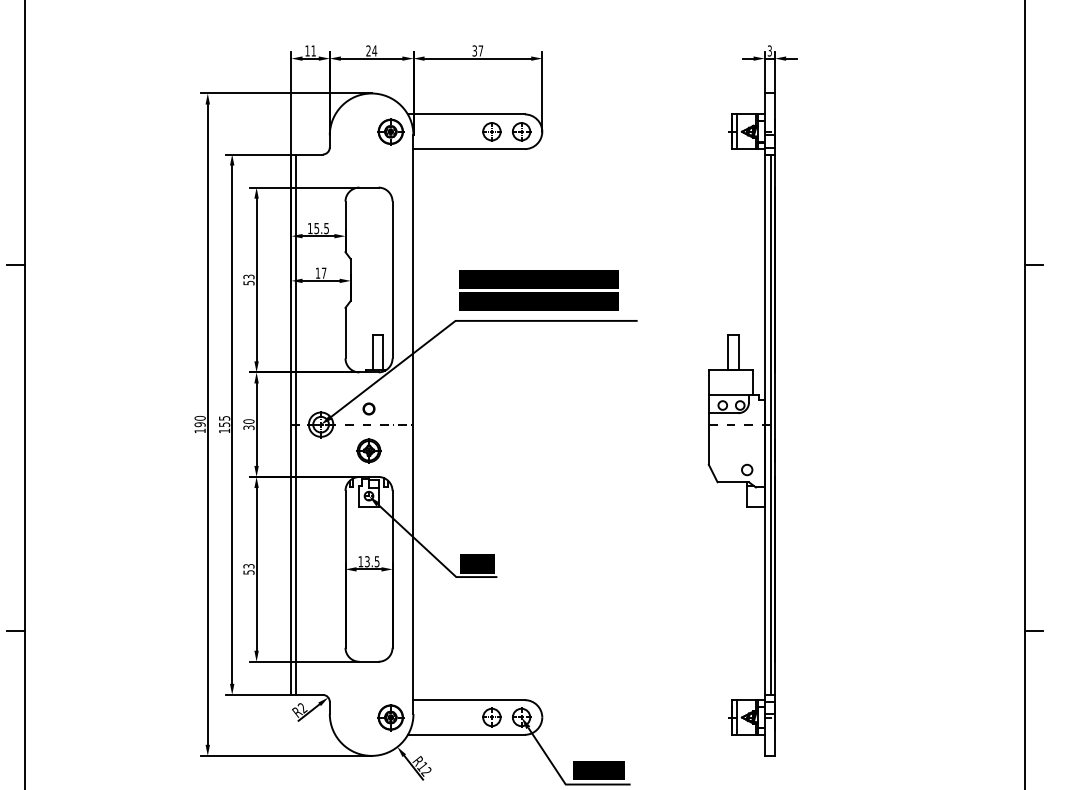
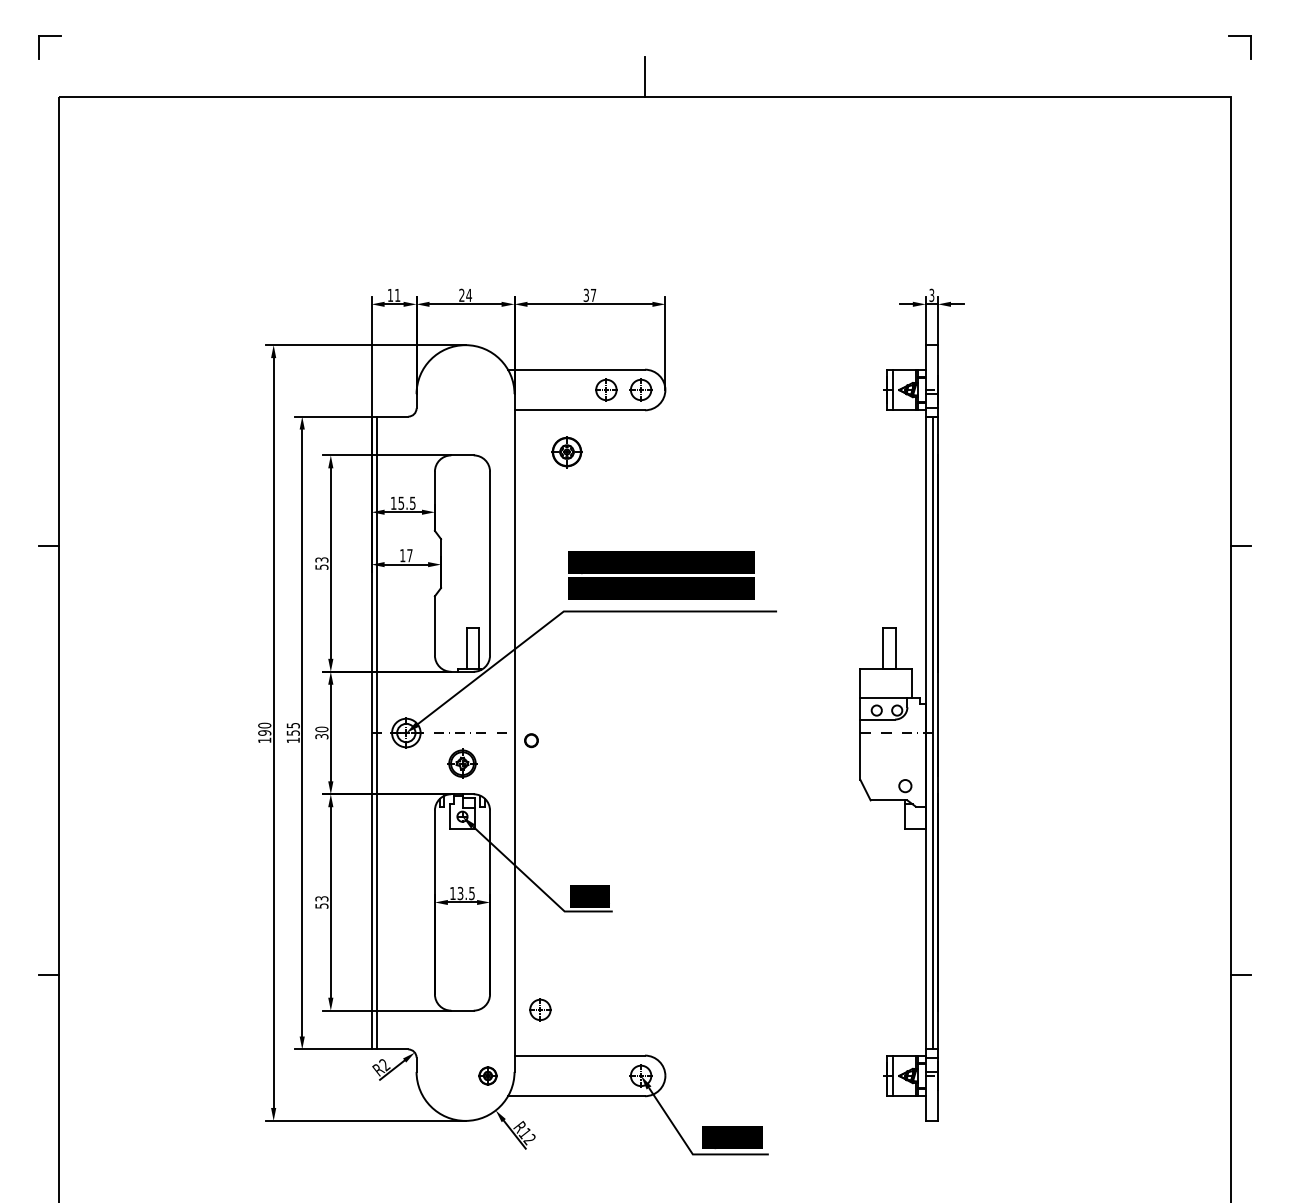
part: (390, 132) -> (566, 452), moved
circle: (369, 408) -> (531, 740), moved
part: (390, 717) -> (487, 1075), size x0.6
part: (491, 717) -> (540, 1009), moved

